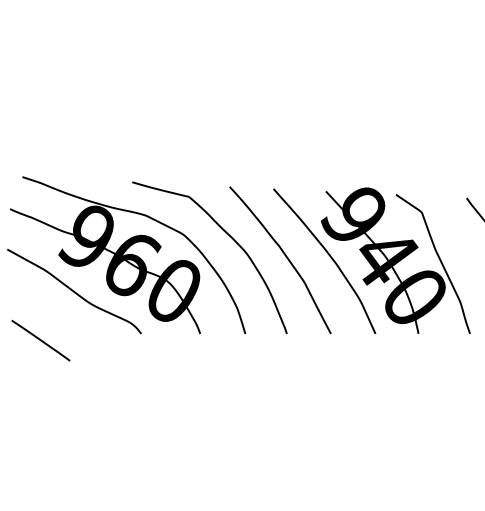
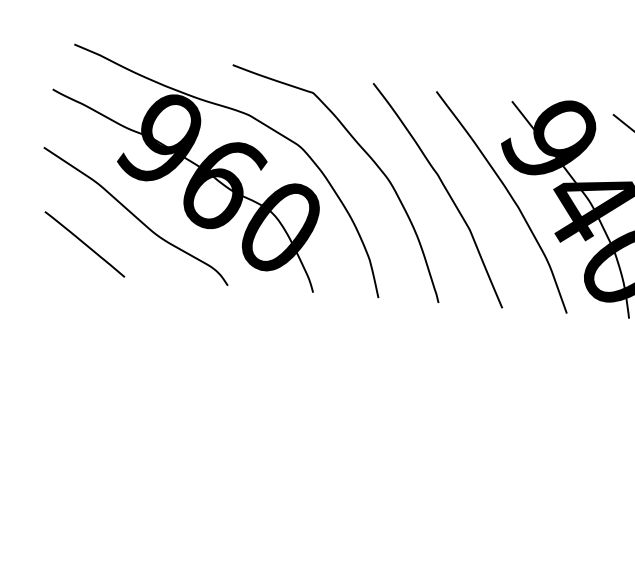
line: (40, 340) -> (84, 244), moved

